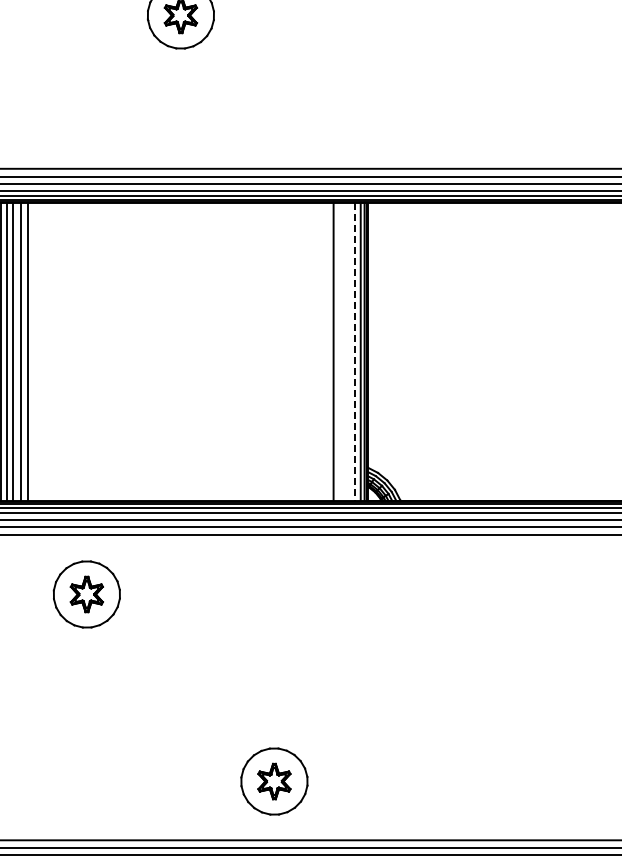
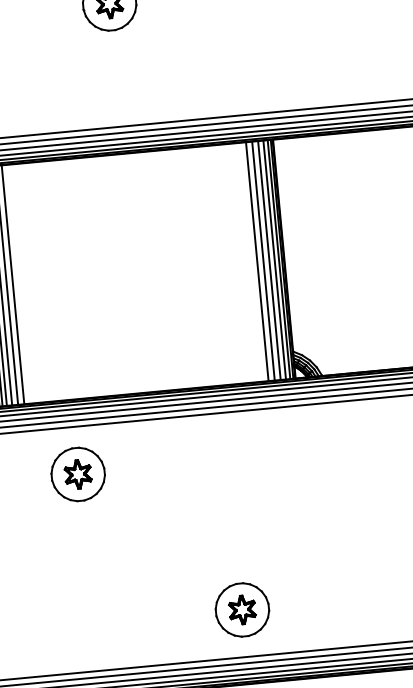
line: (341, 351) -> (263, 260), added
line: (348, 351) -> (269, 260), added
line: (355, 352) -> (274, 260), dashed -> solid

